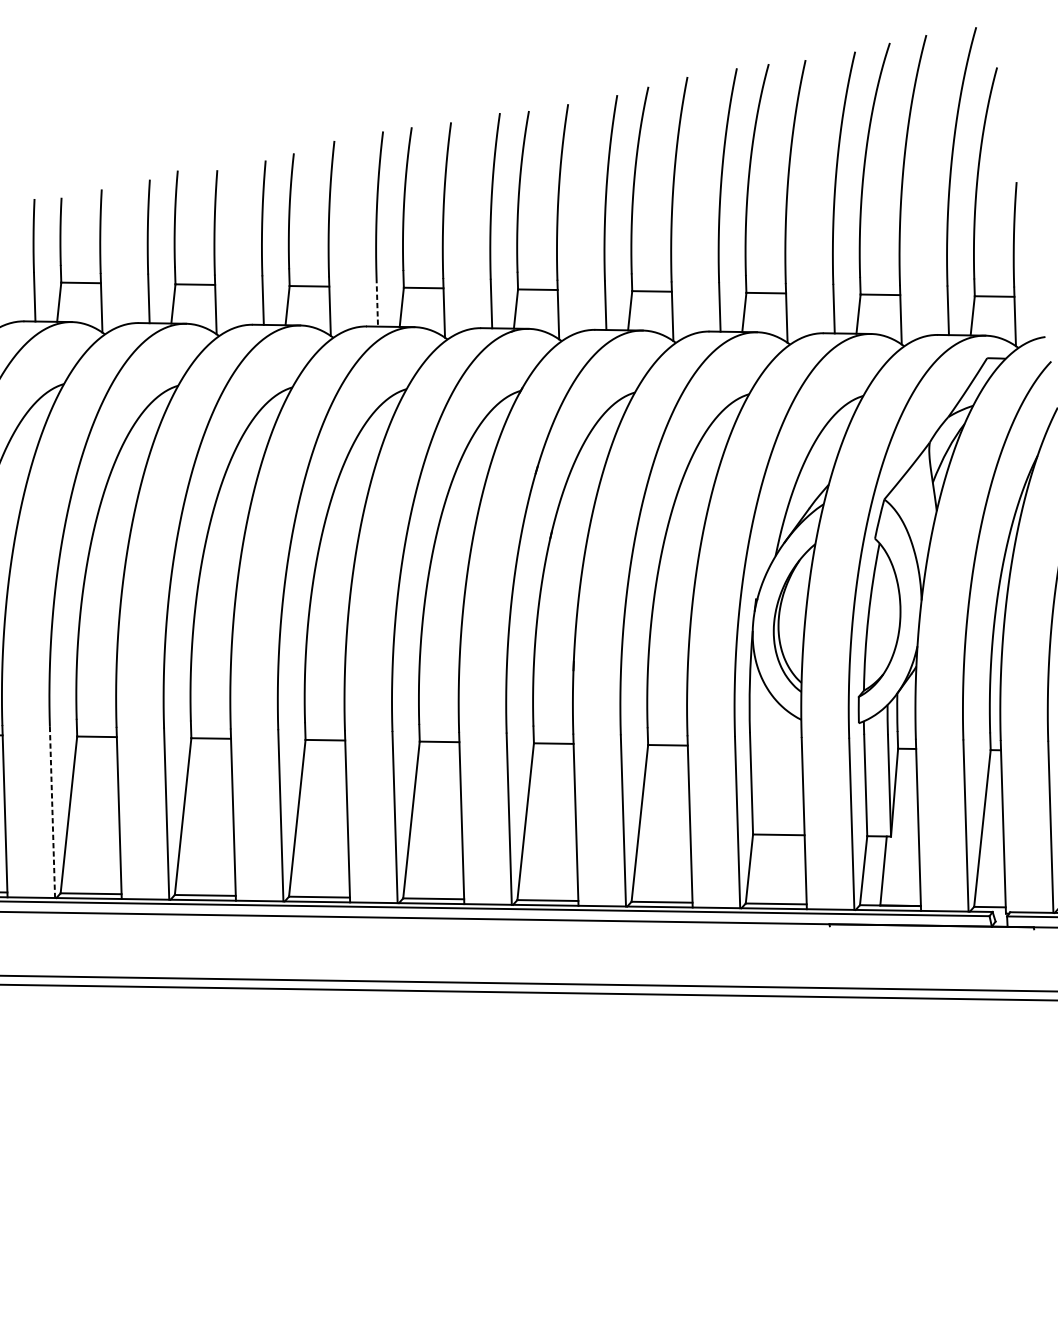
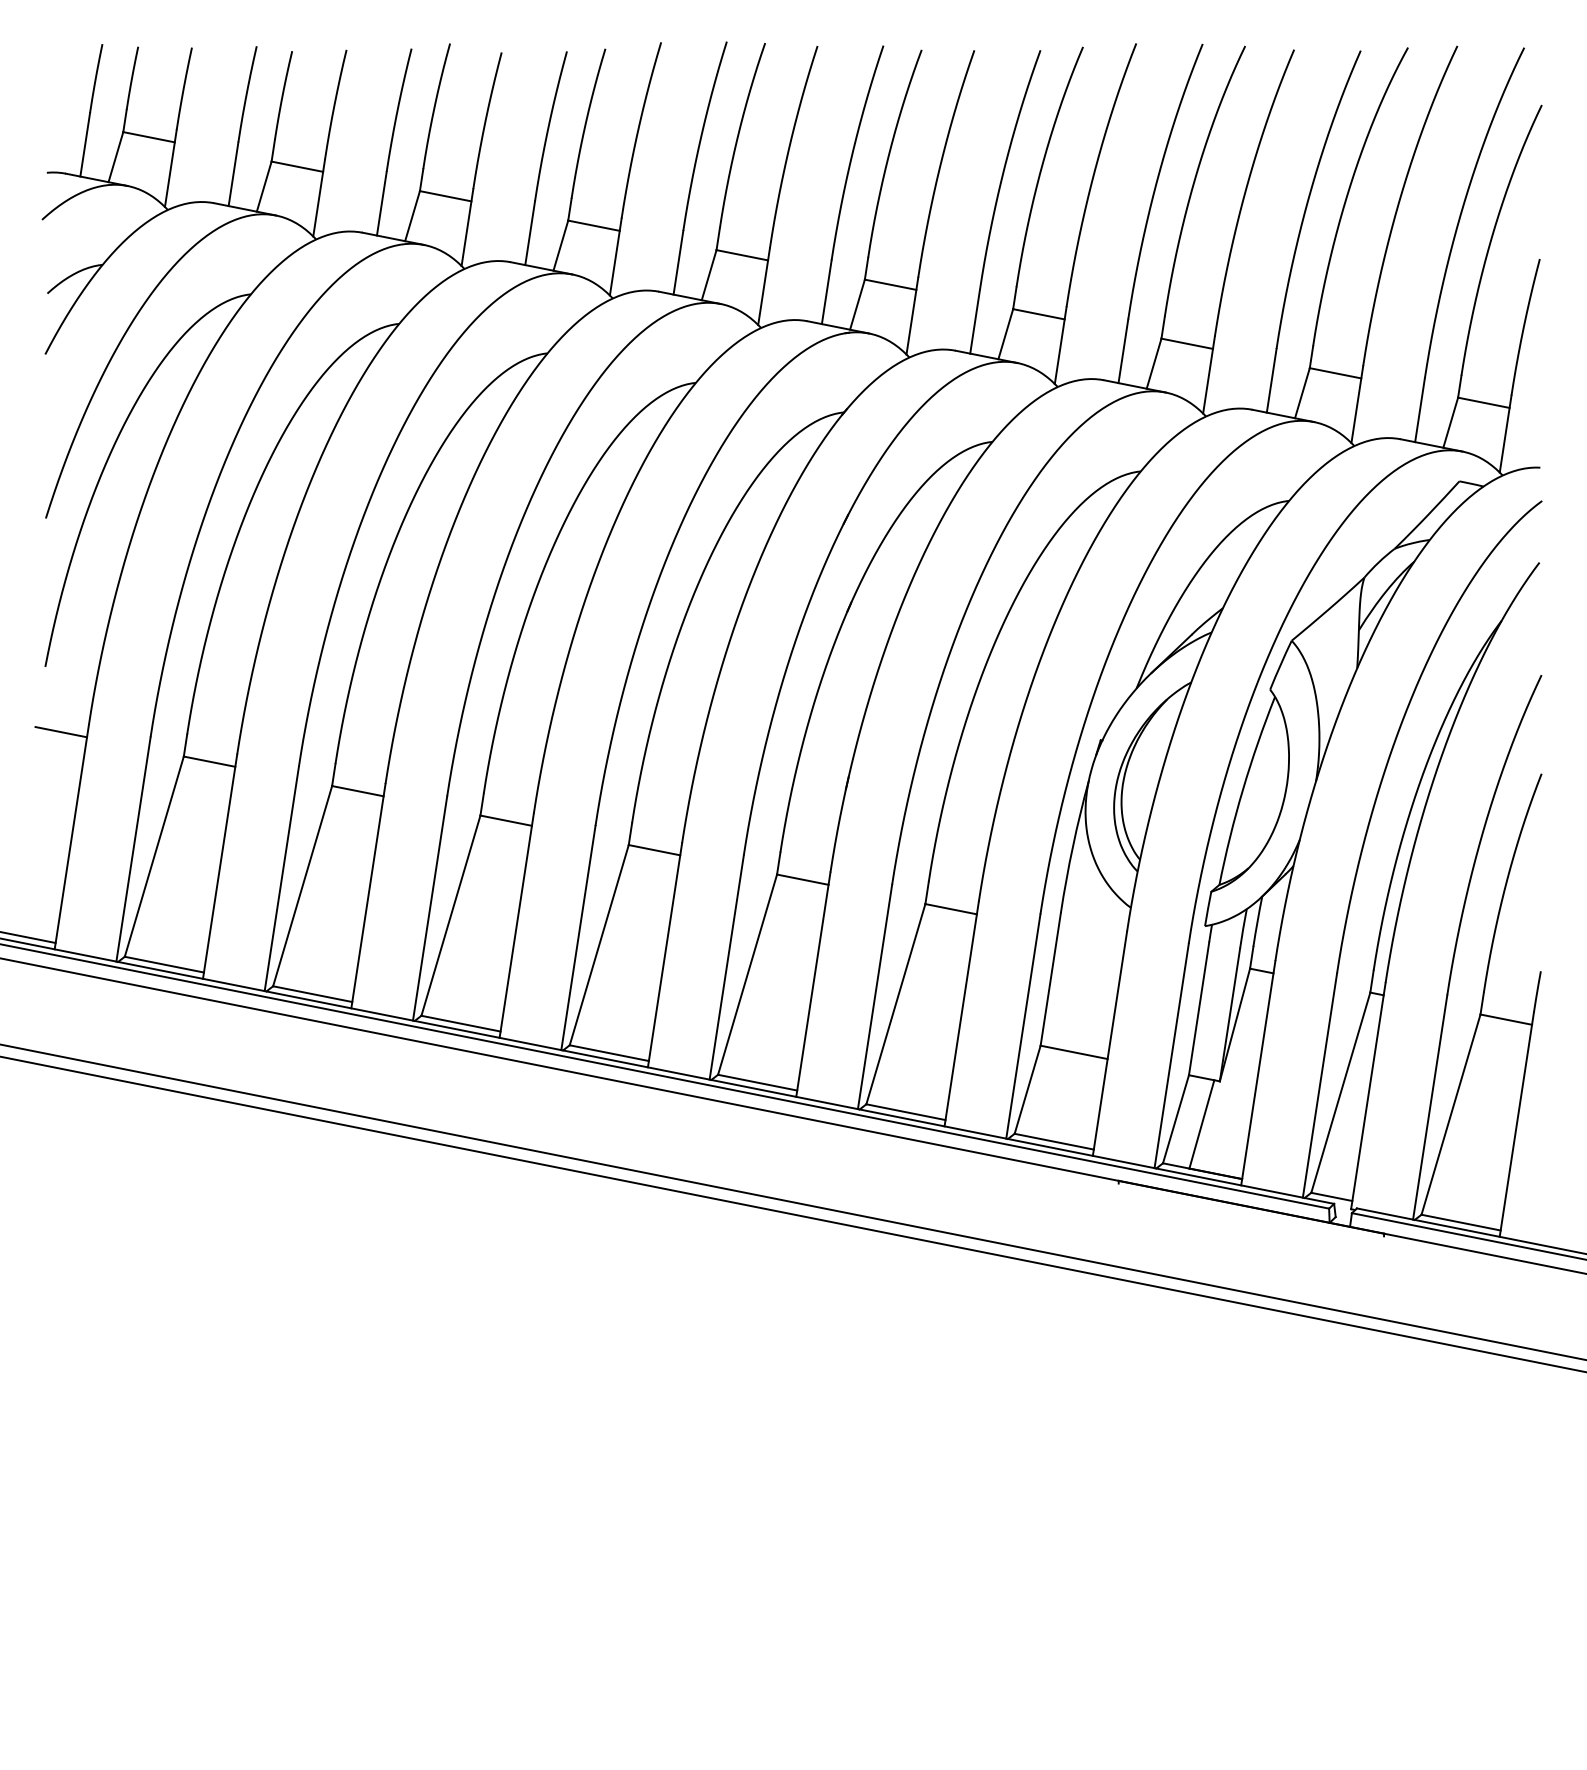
line: (377, 302) -> (678, 263), dashed -> solid
line: (52, 812) -> (133, 849), dashed -> solid

